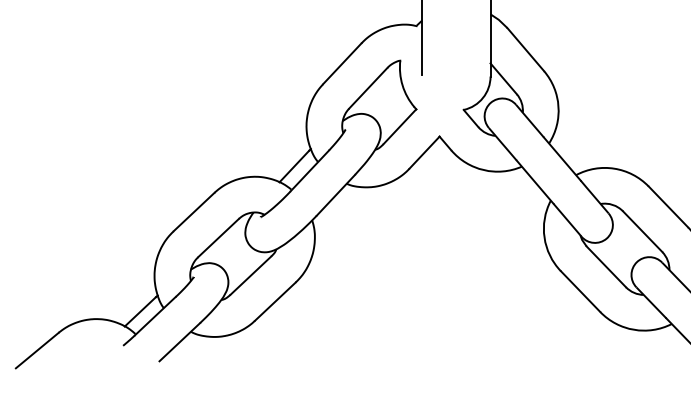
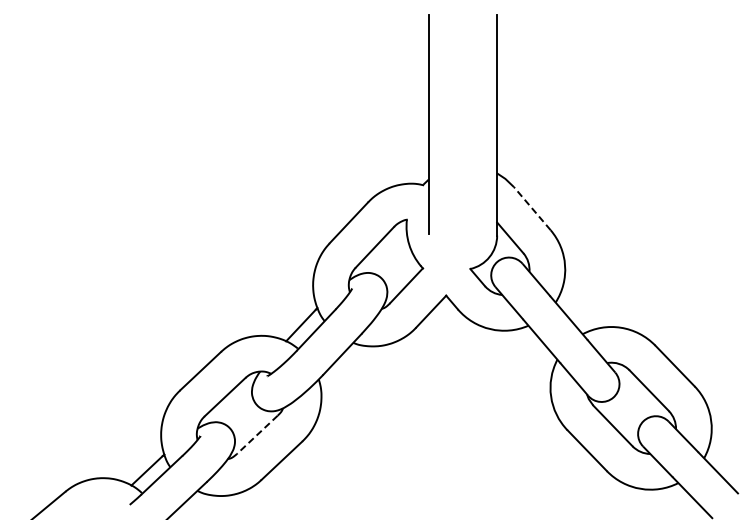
line: (525, 49) -> (532, 208), solid -> dashed
line: (250, 275) -> (257, 434), solid -> dashed

